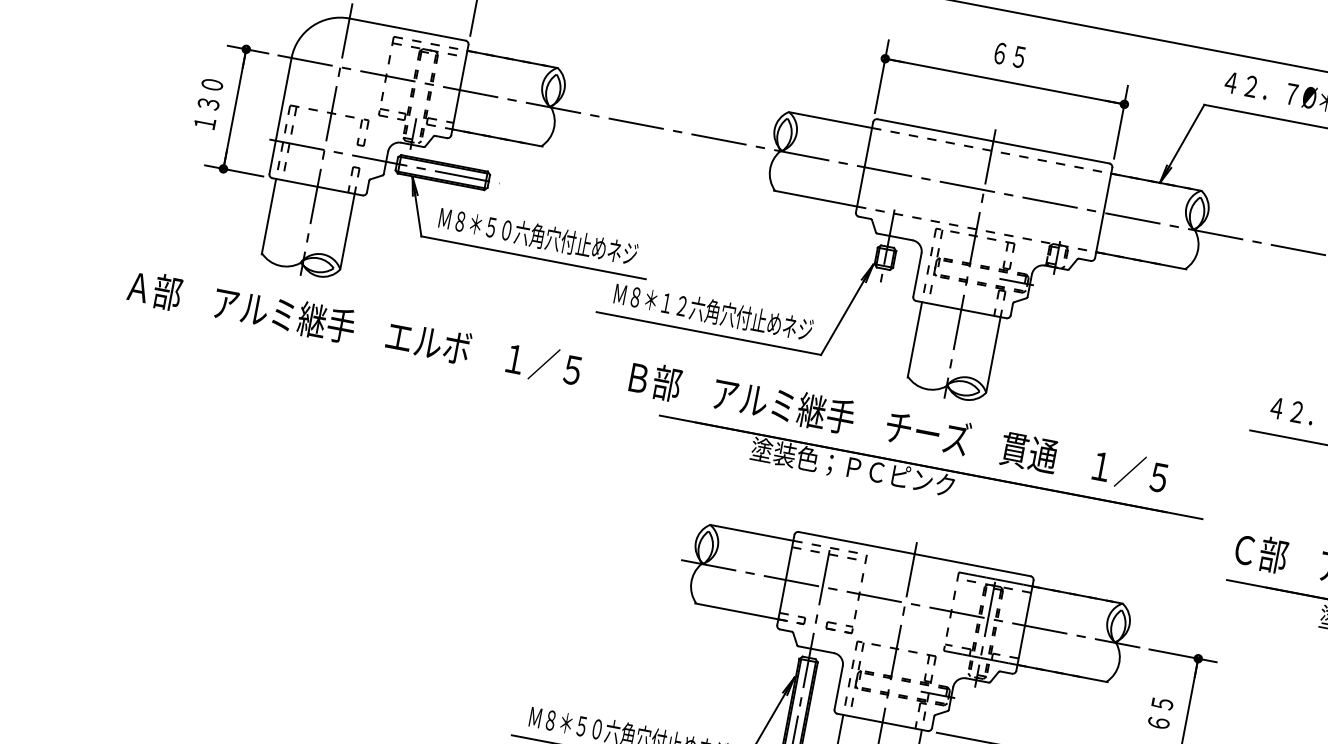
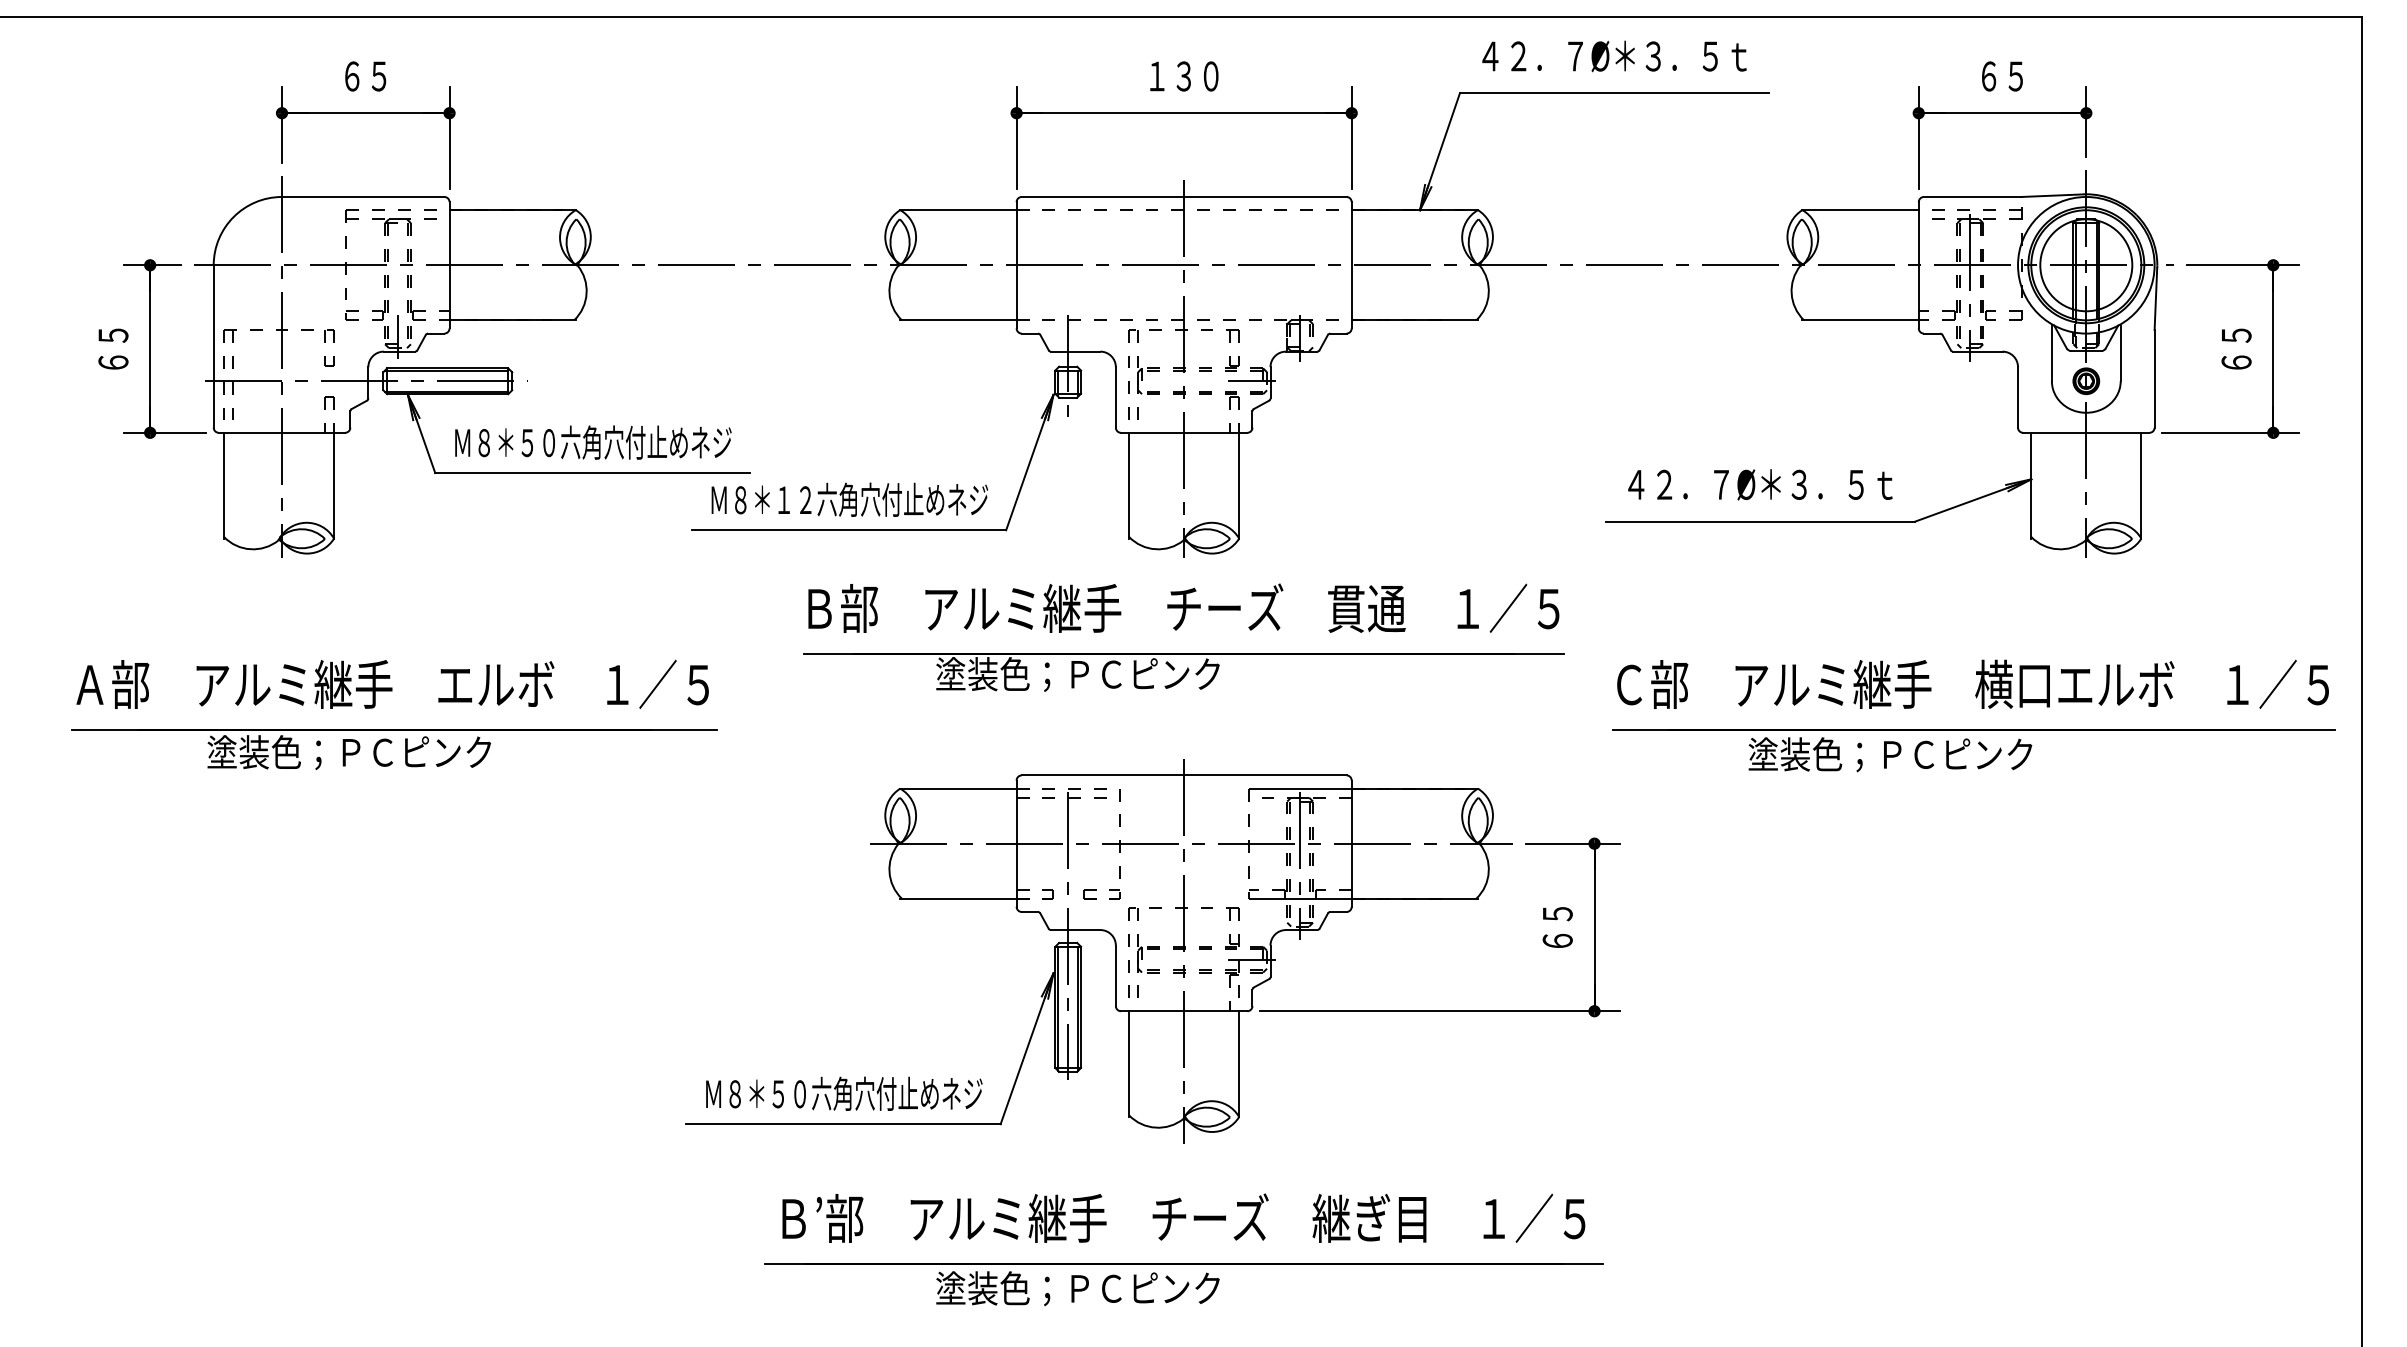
text: (1010, 55) -> (1184, 76), ６５ -> １３０
text: (208, 103) -> (113, 348), １３０ -> ６５
text: (354, 327) -> (392, 683), moved
part: (353, 423) -> (391, 743), added
text: (898, 426) -> (1183, 607), moved

